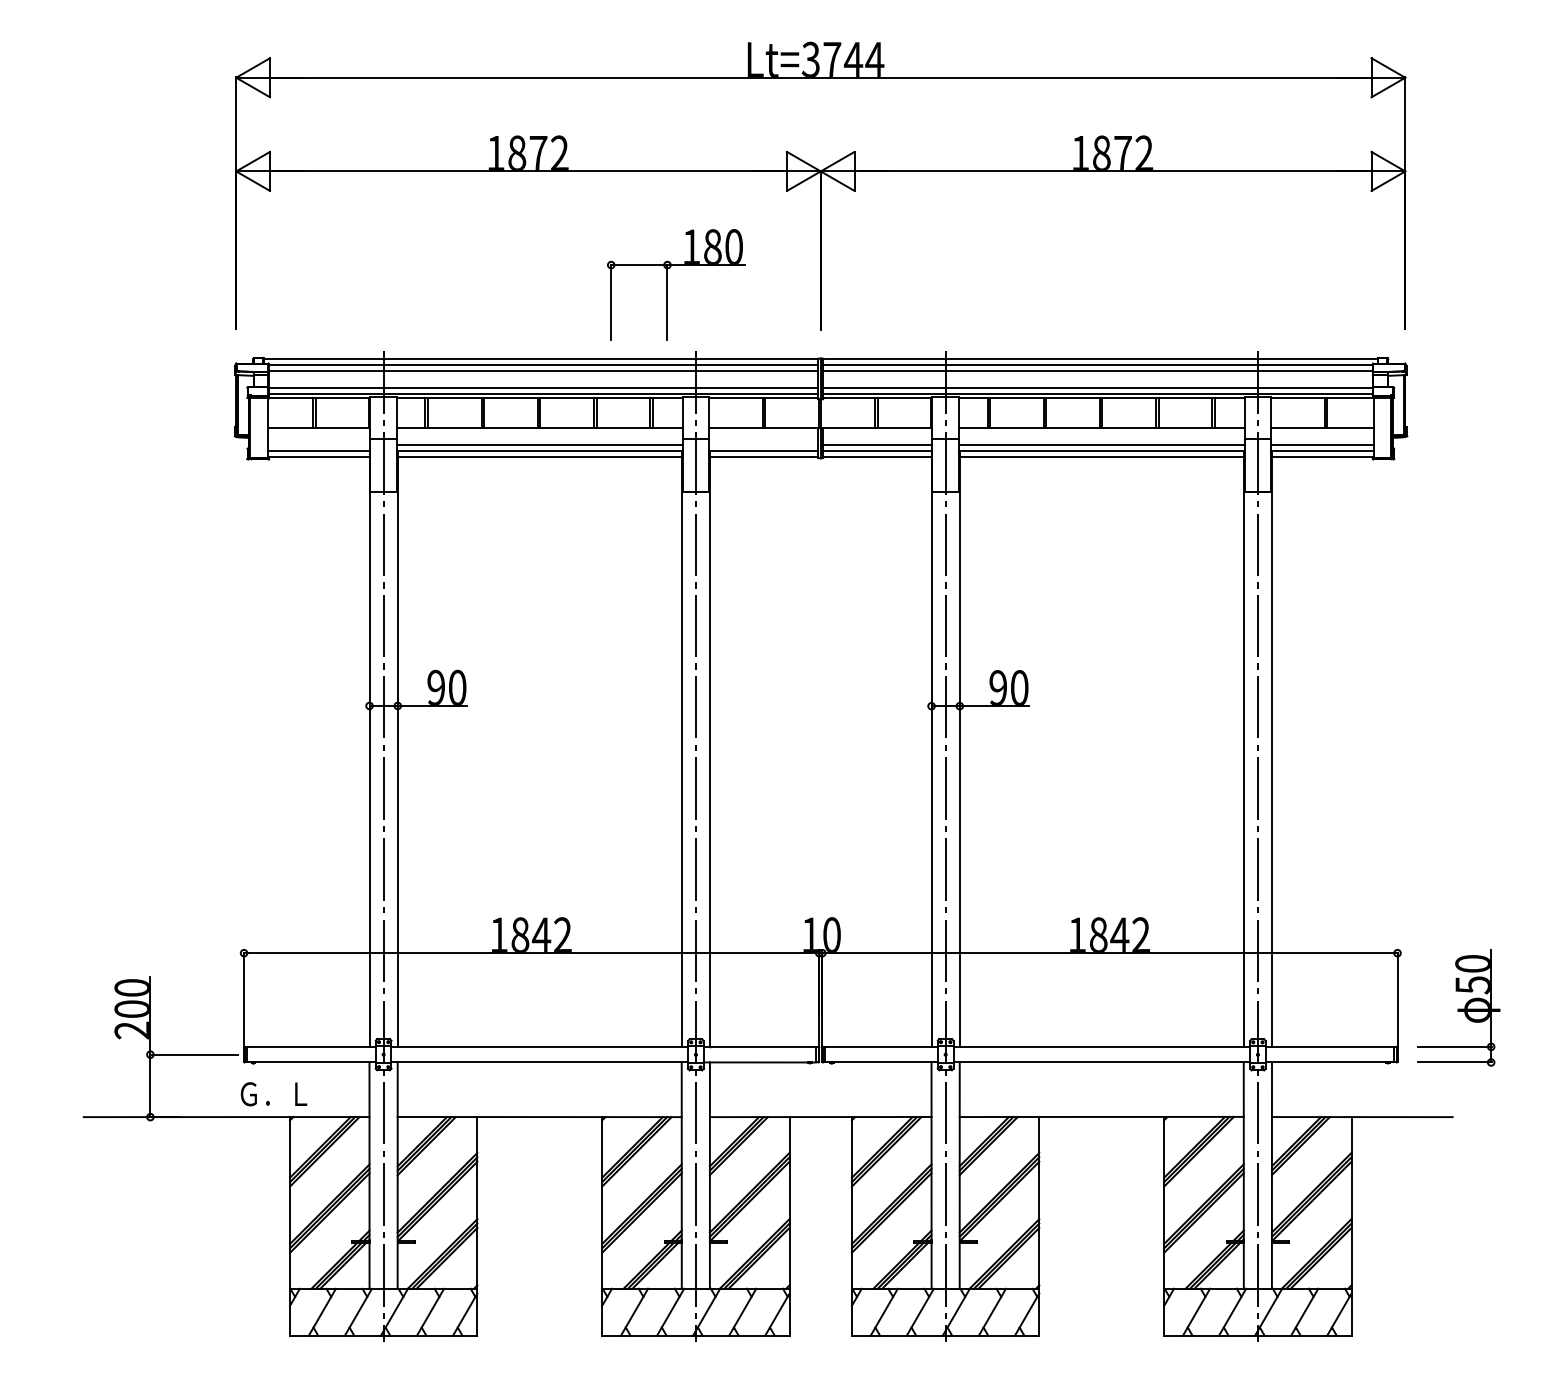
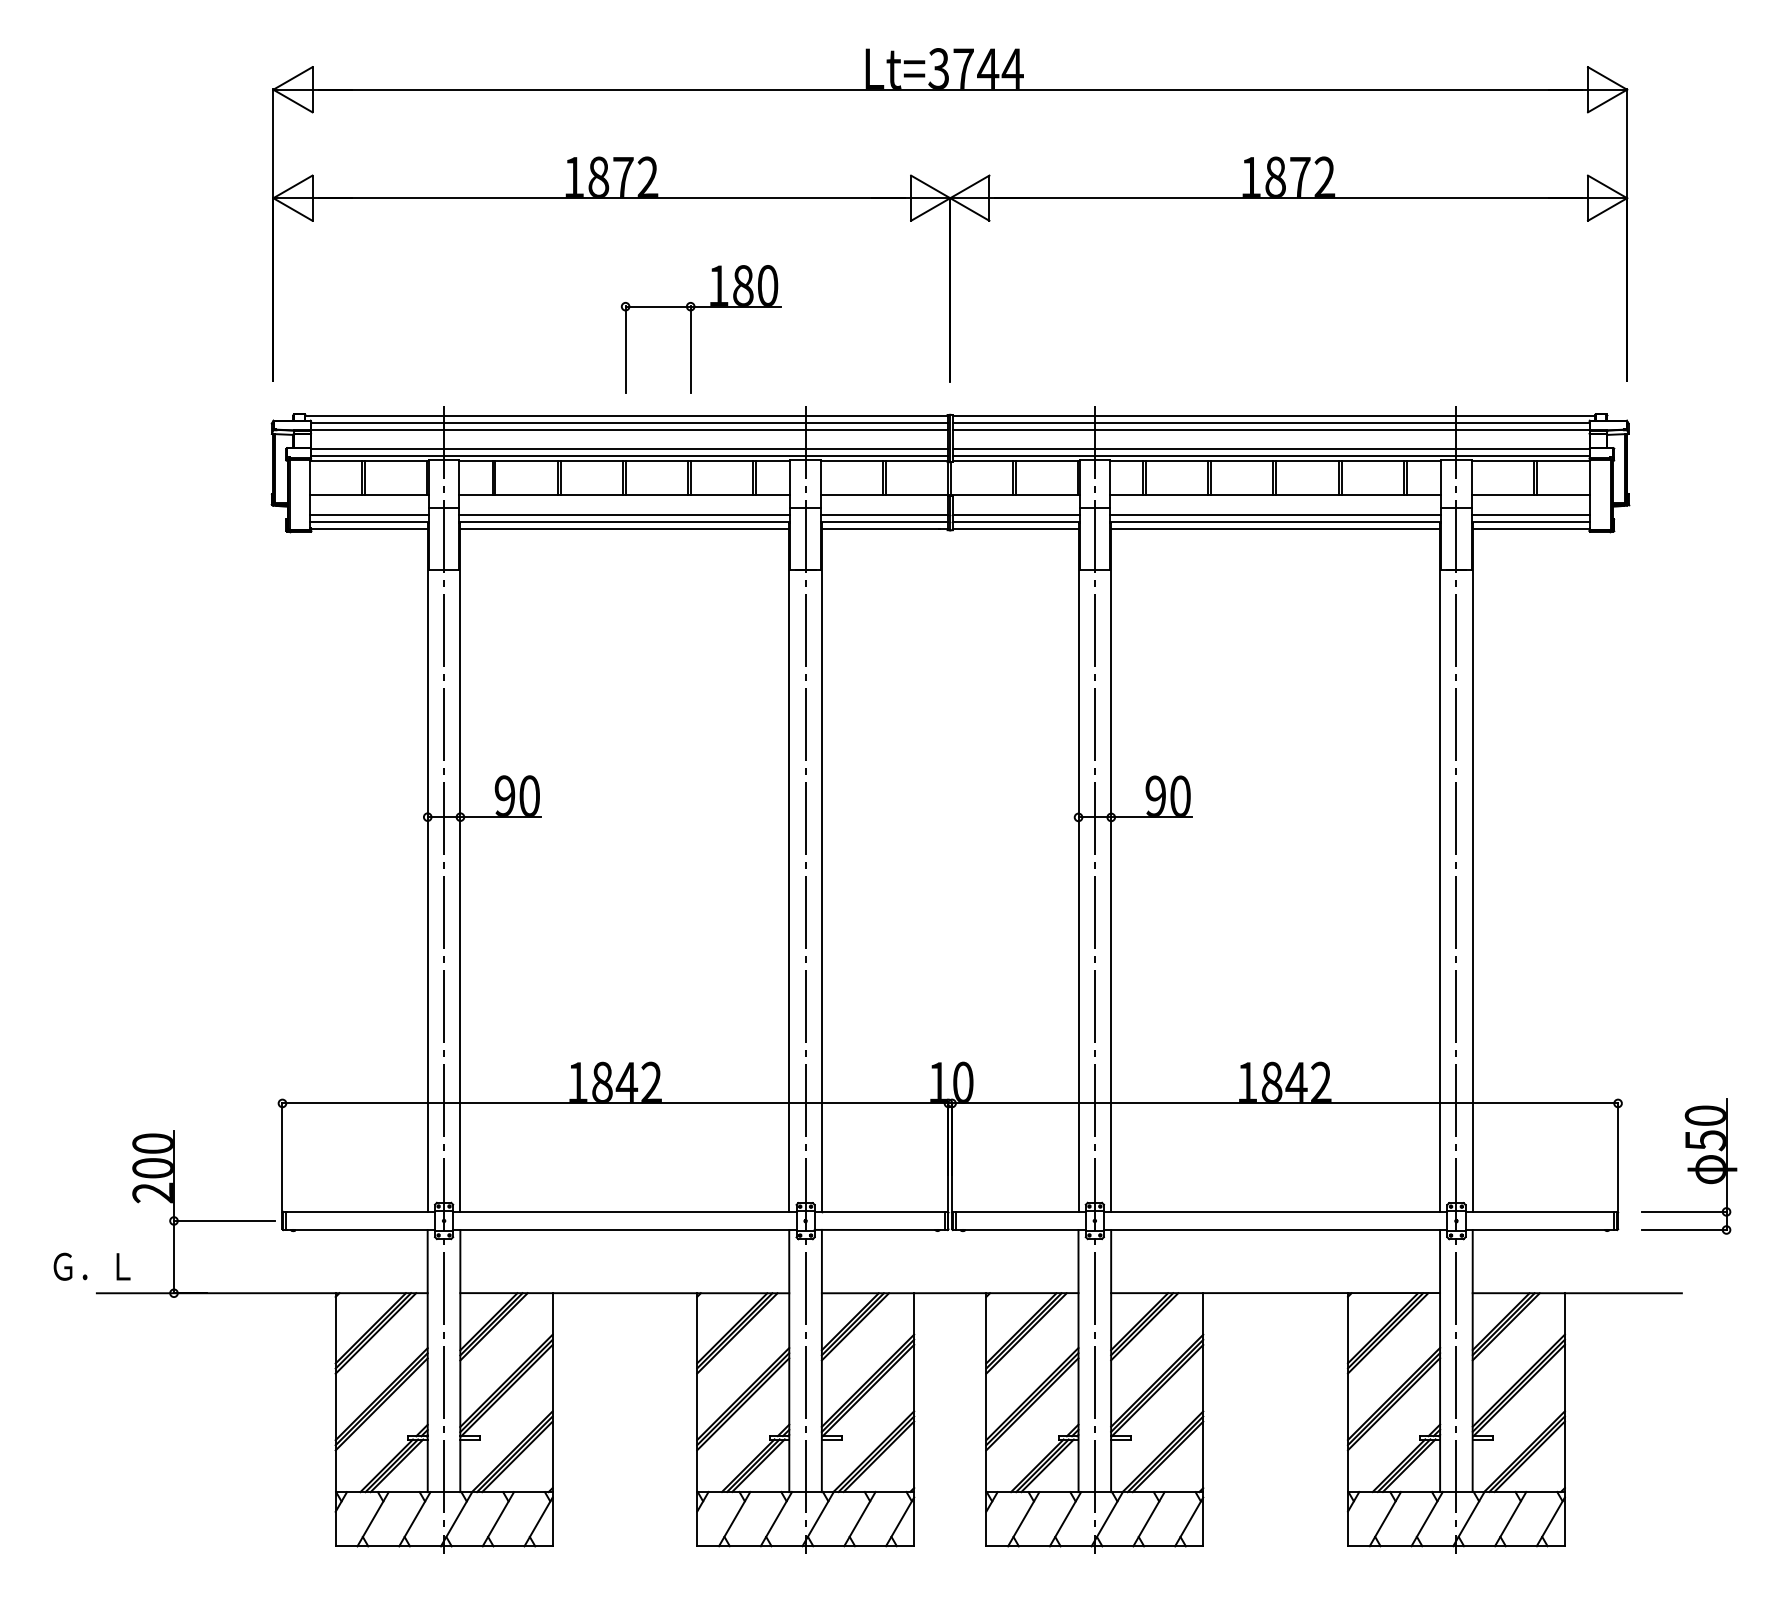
part: (668, 284) -> (691, 329), moved
line: (319, 445) -> (369, 515), added
line: (764, 445) -> (884, 515), added
text: (273, 1094) -> (91, 1266), moved

